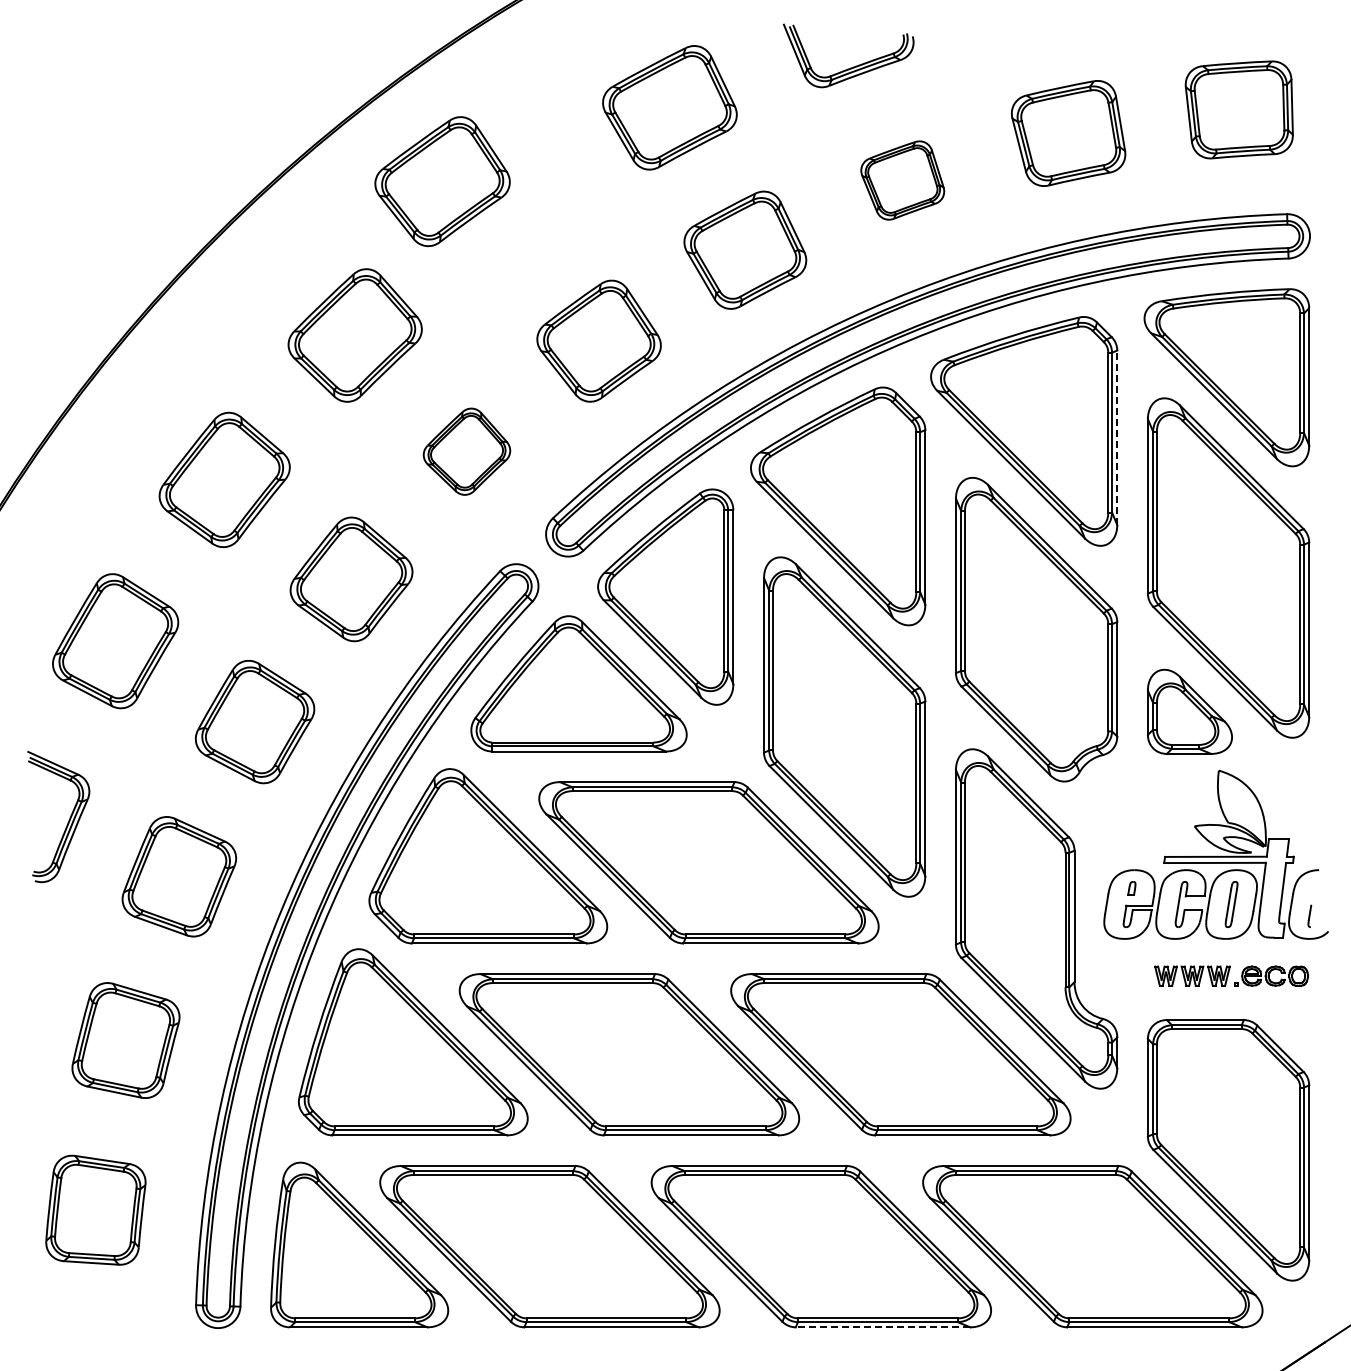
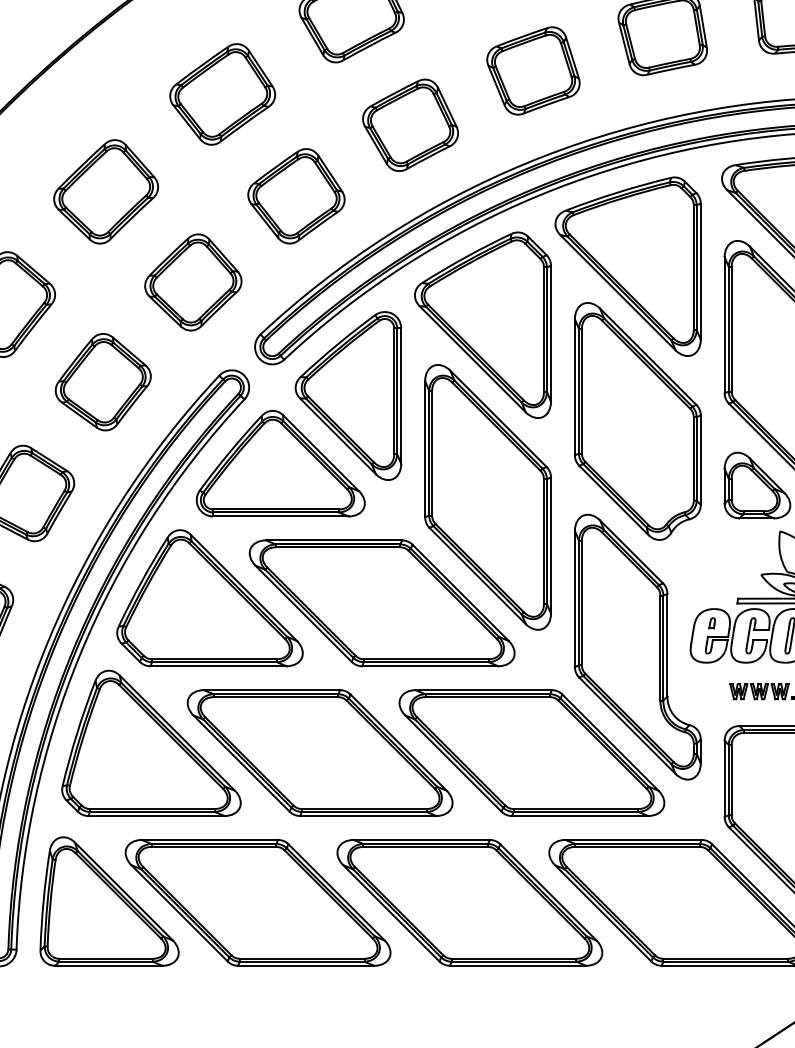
part: (902, 180) -> (533, 70), size x1.43
part: (442, 181) -> (222, 94), moved
line: (1117, 437) -> (700, 271), dashed -> solid
part: (466, 451) -> (192, 282), size x1.43
line: (882, 1327) -> (517, 965), dashed -> solid

